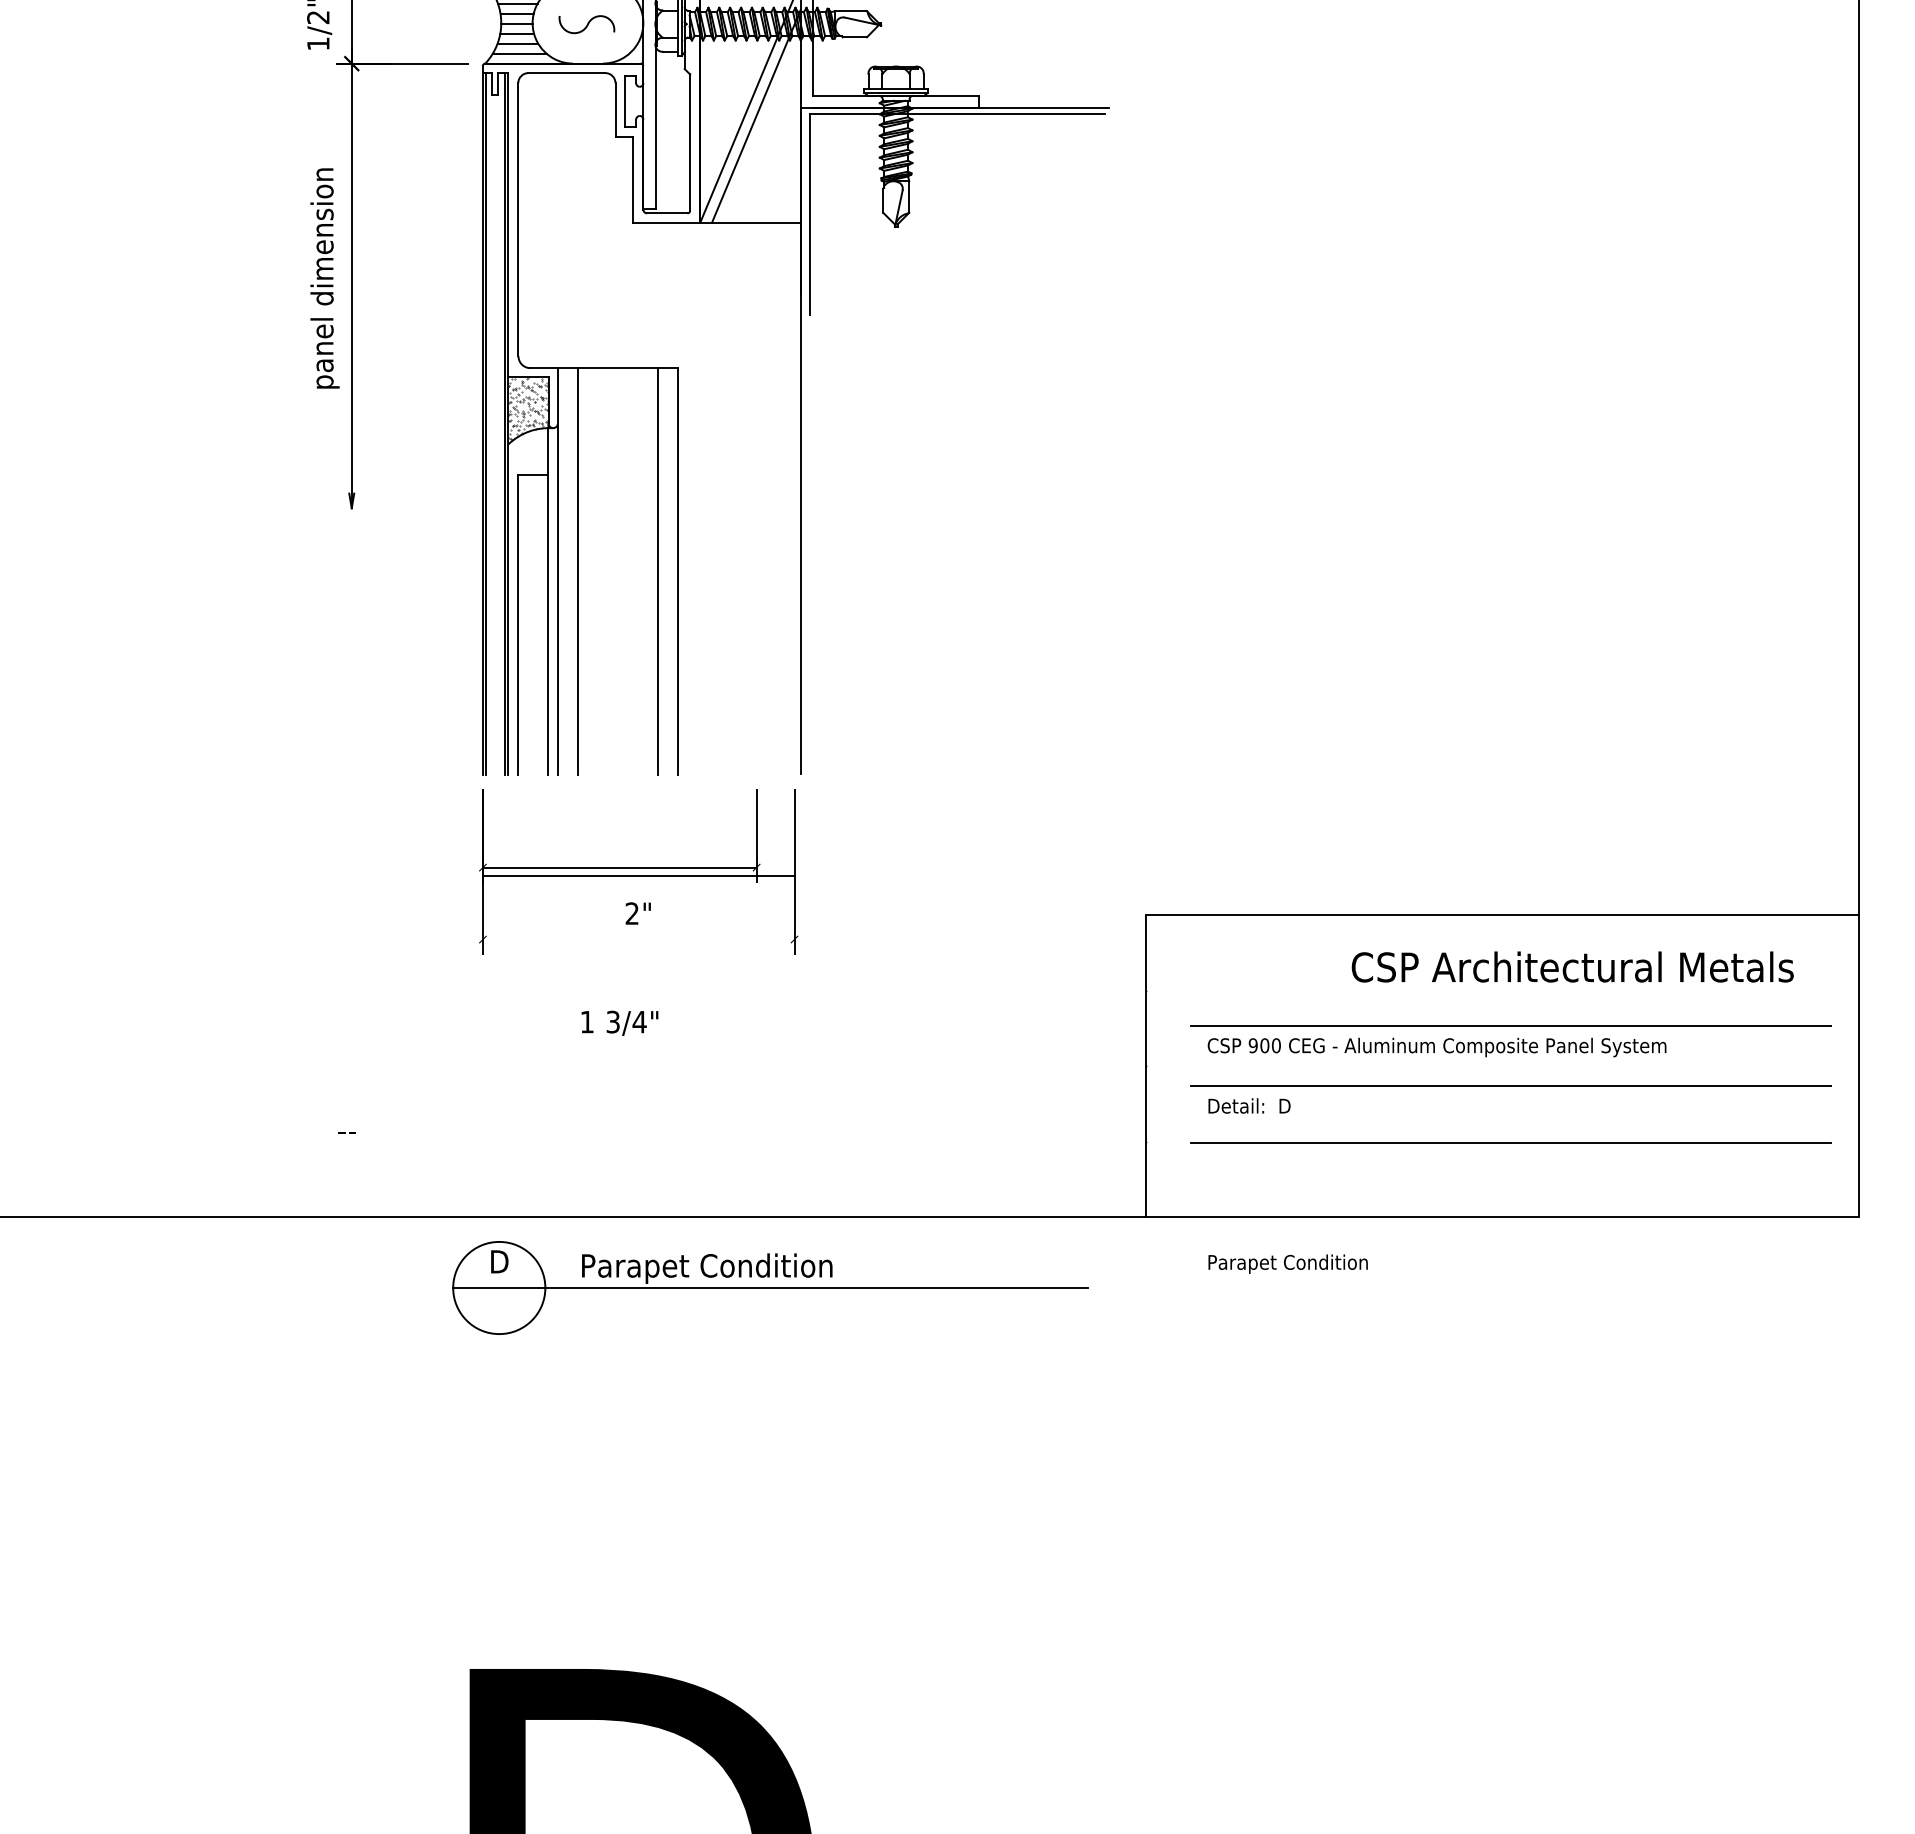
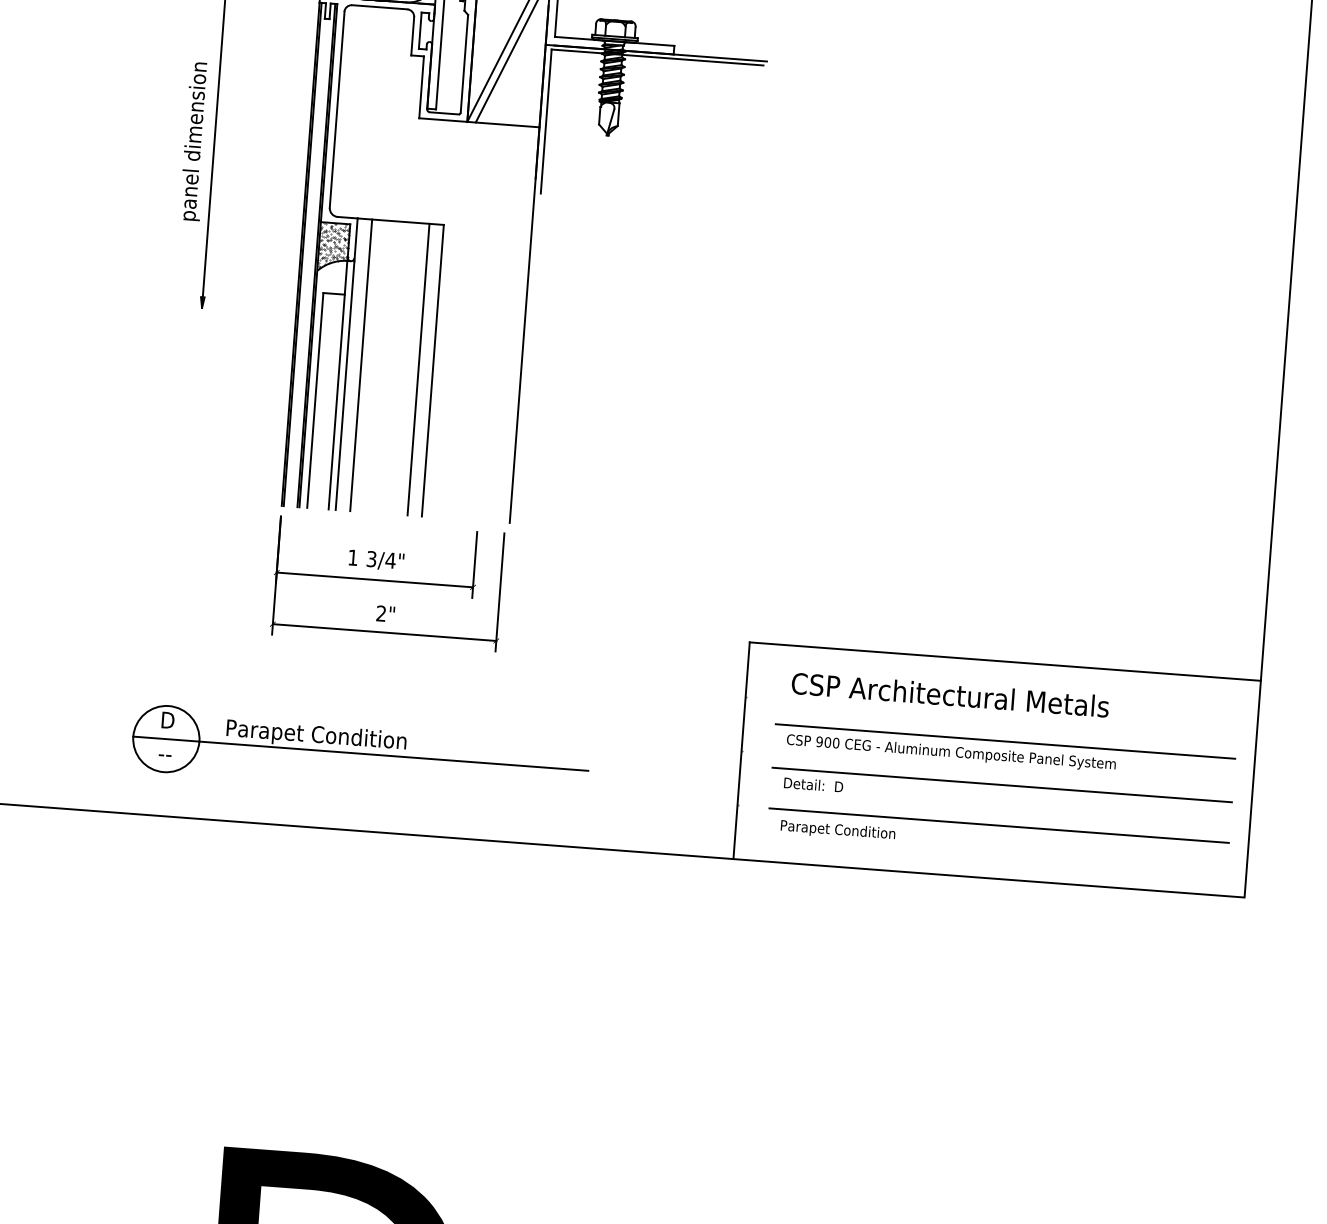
line: (638, 875) -> (384, 632), moved
text: (1572, 966) -> (950, 694), moved
text: (619, 1022) -> (376, 559), moved
text: (1287, 1263) -> (837, 830), moved
part: (770, 1287) -> (360, 753), moved

